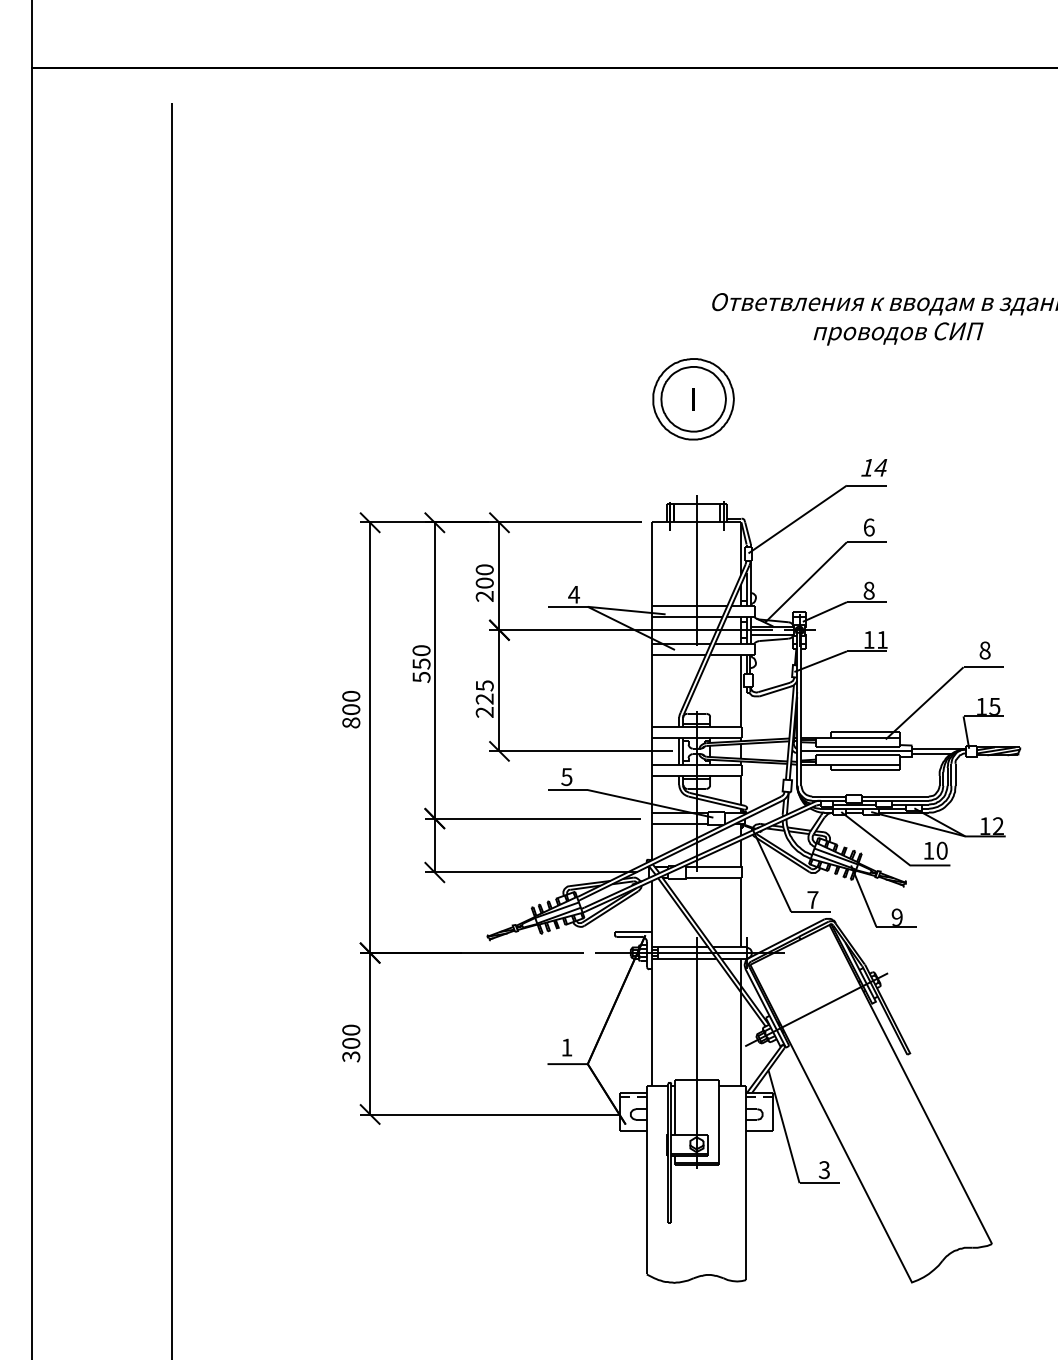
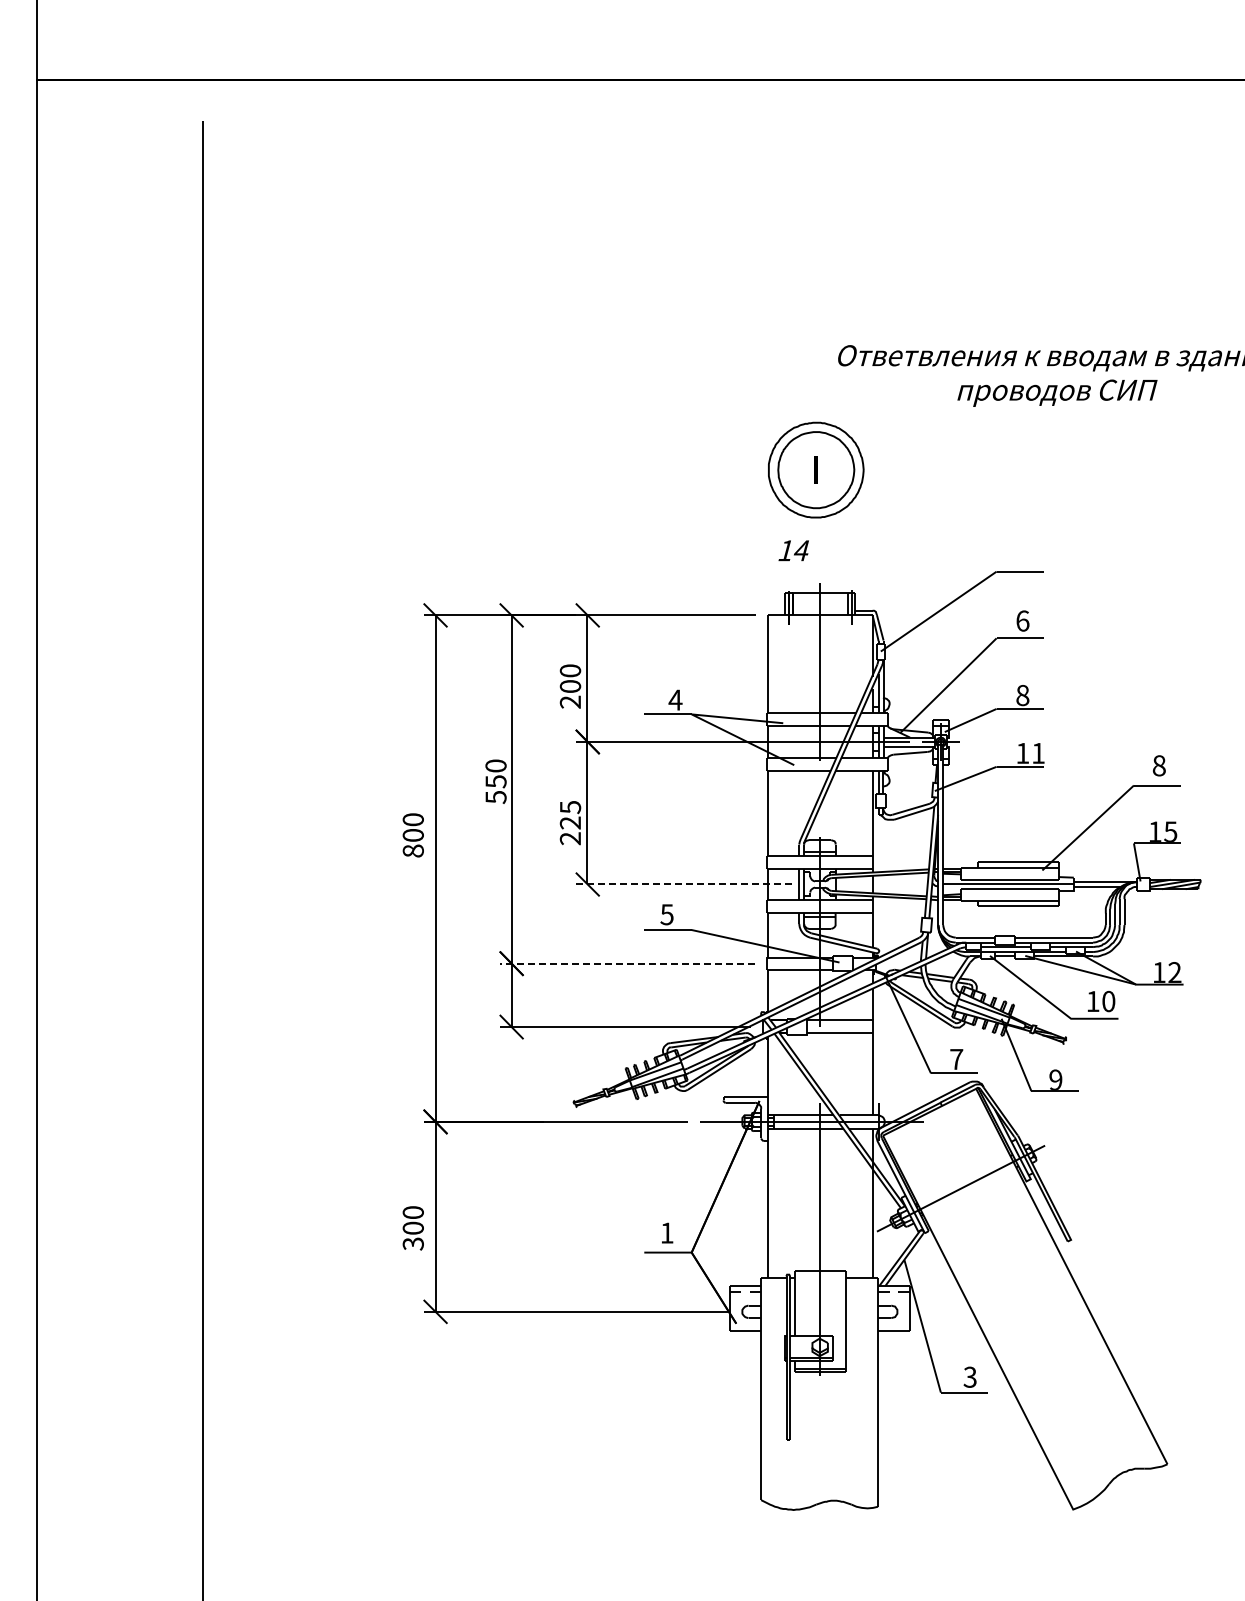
text: (873, 467) -> (793, 550), moved
line: (580, 751) -> (683, 884), solid -> dashed
line: (532, 818) -> (626, 963), solid -> dashed

